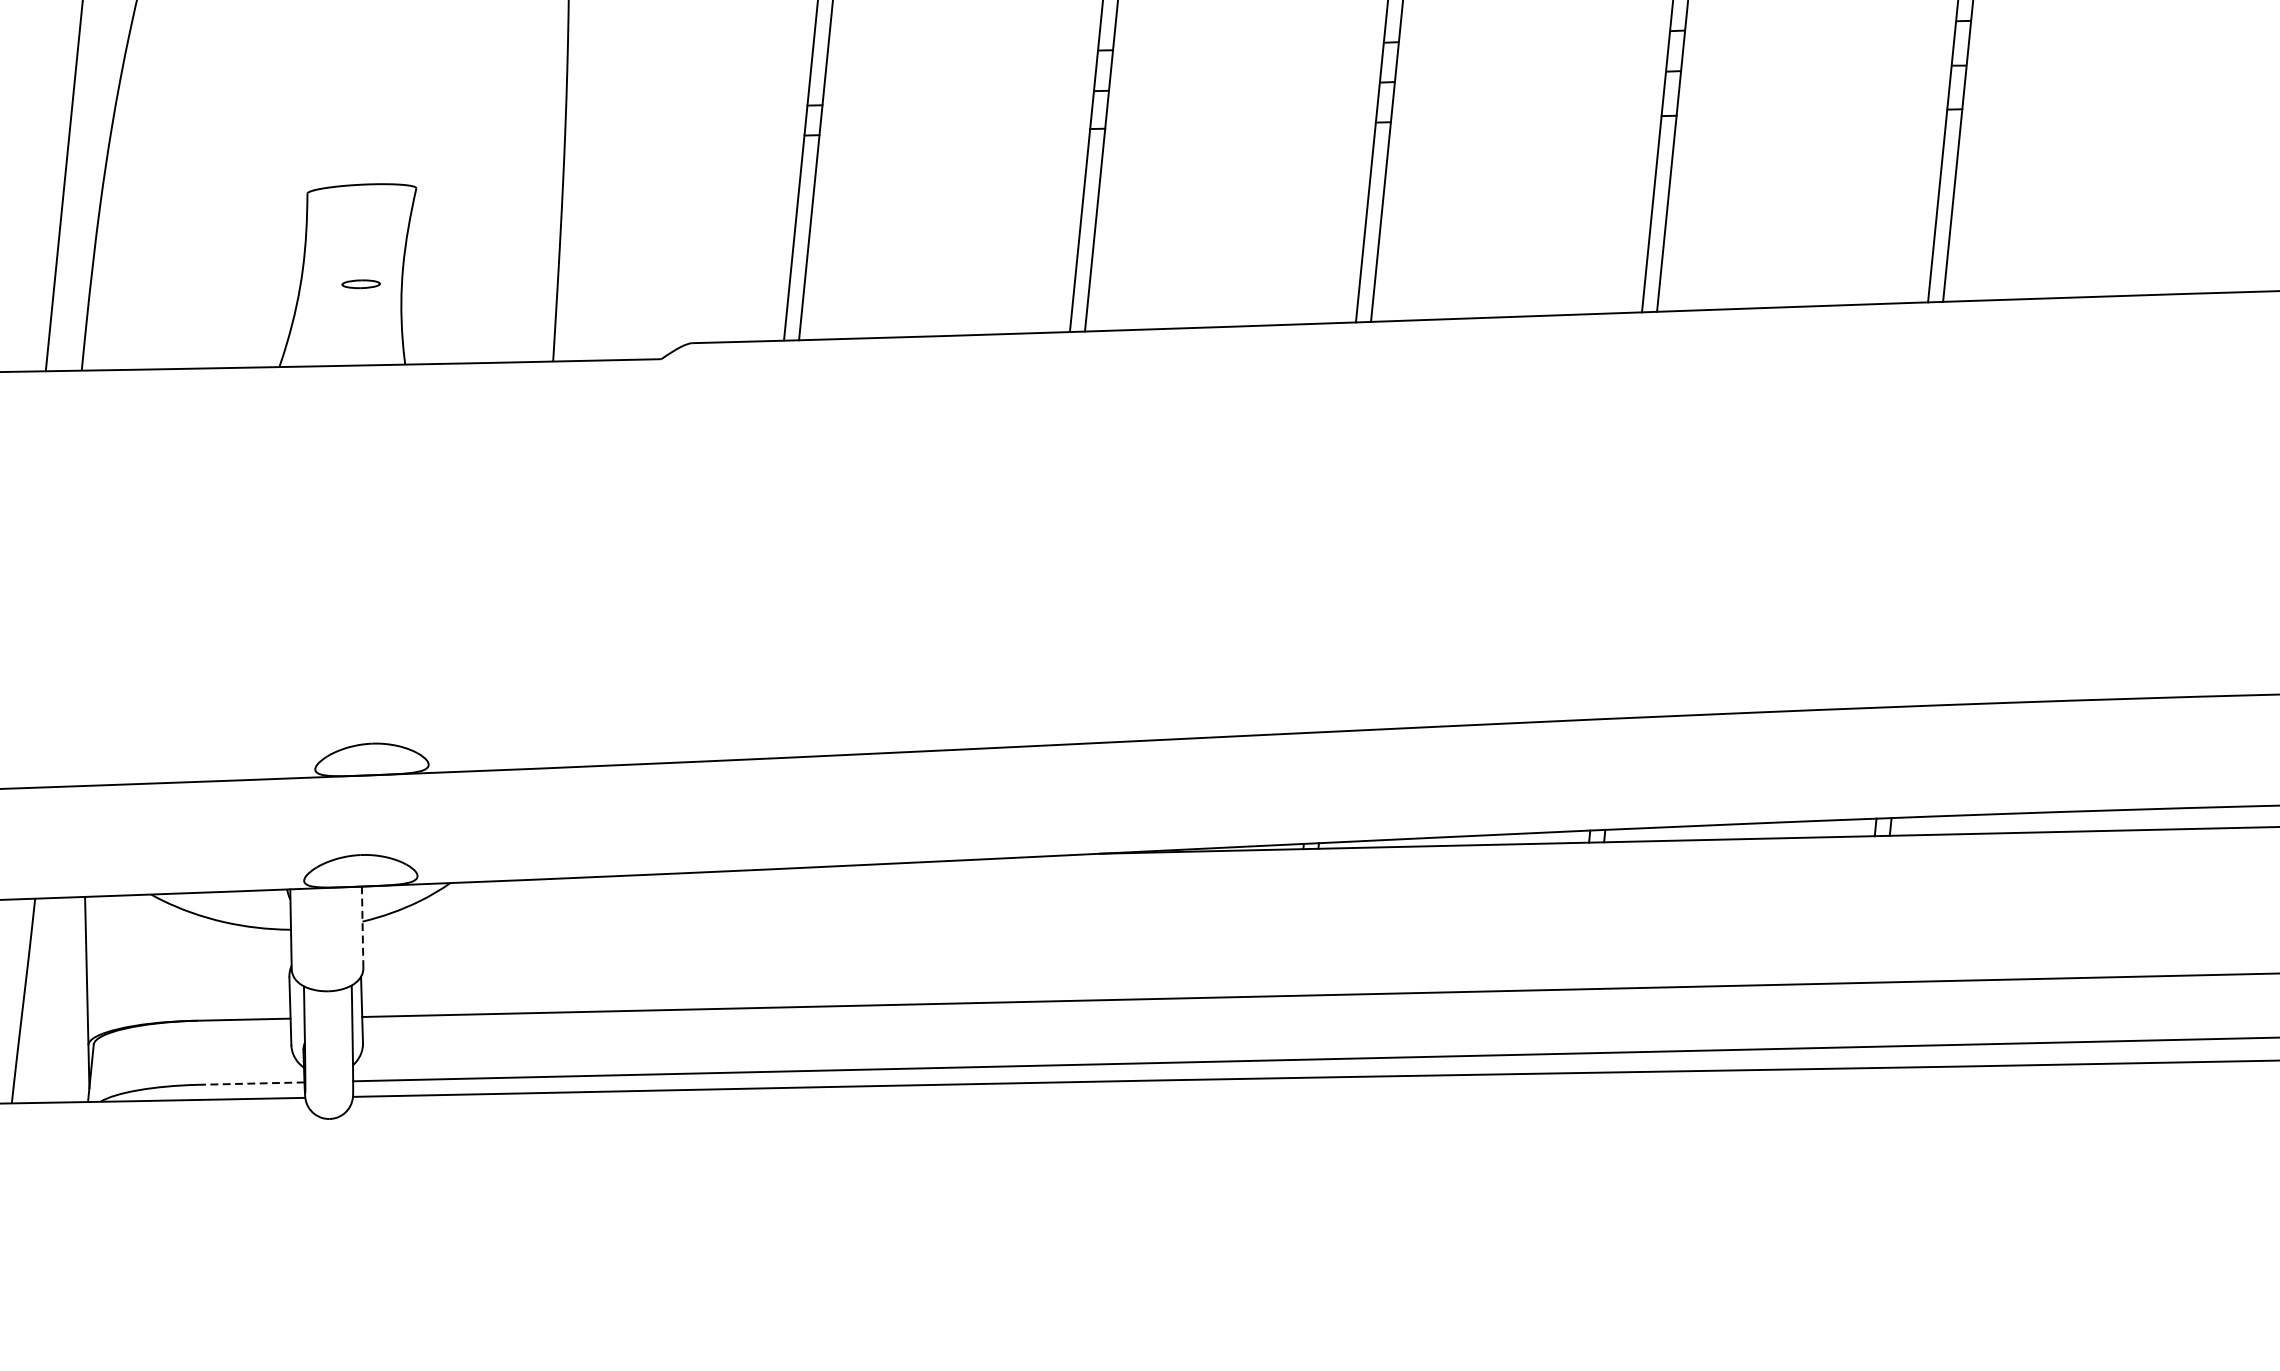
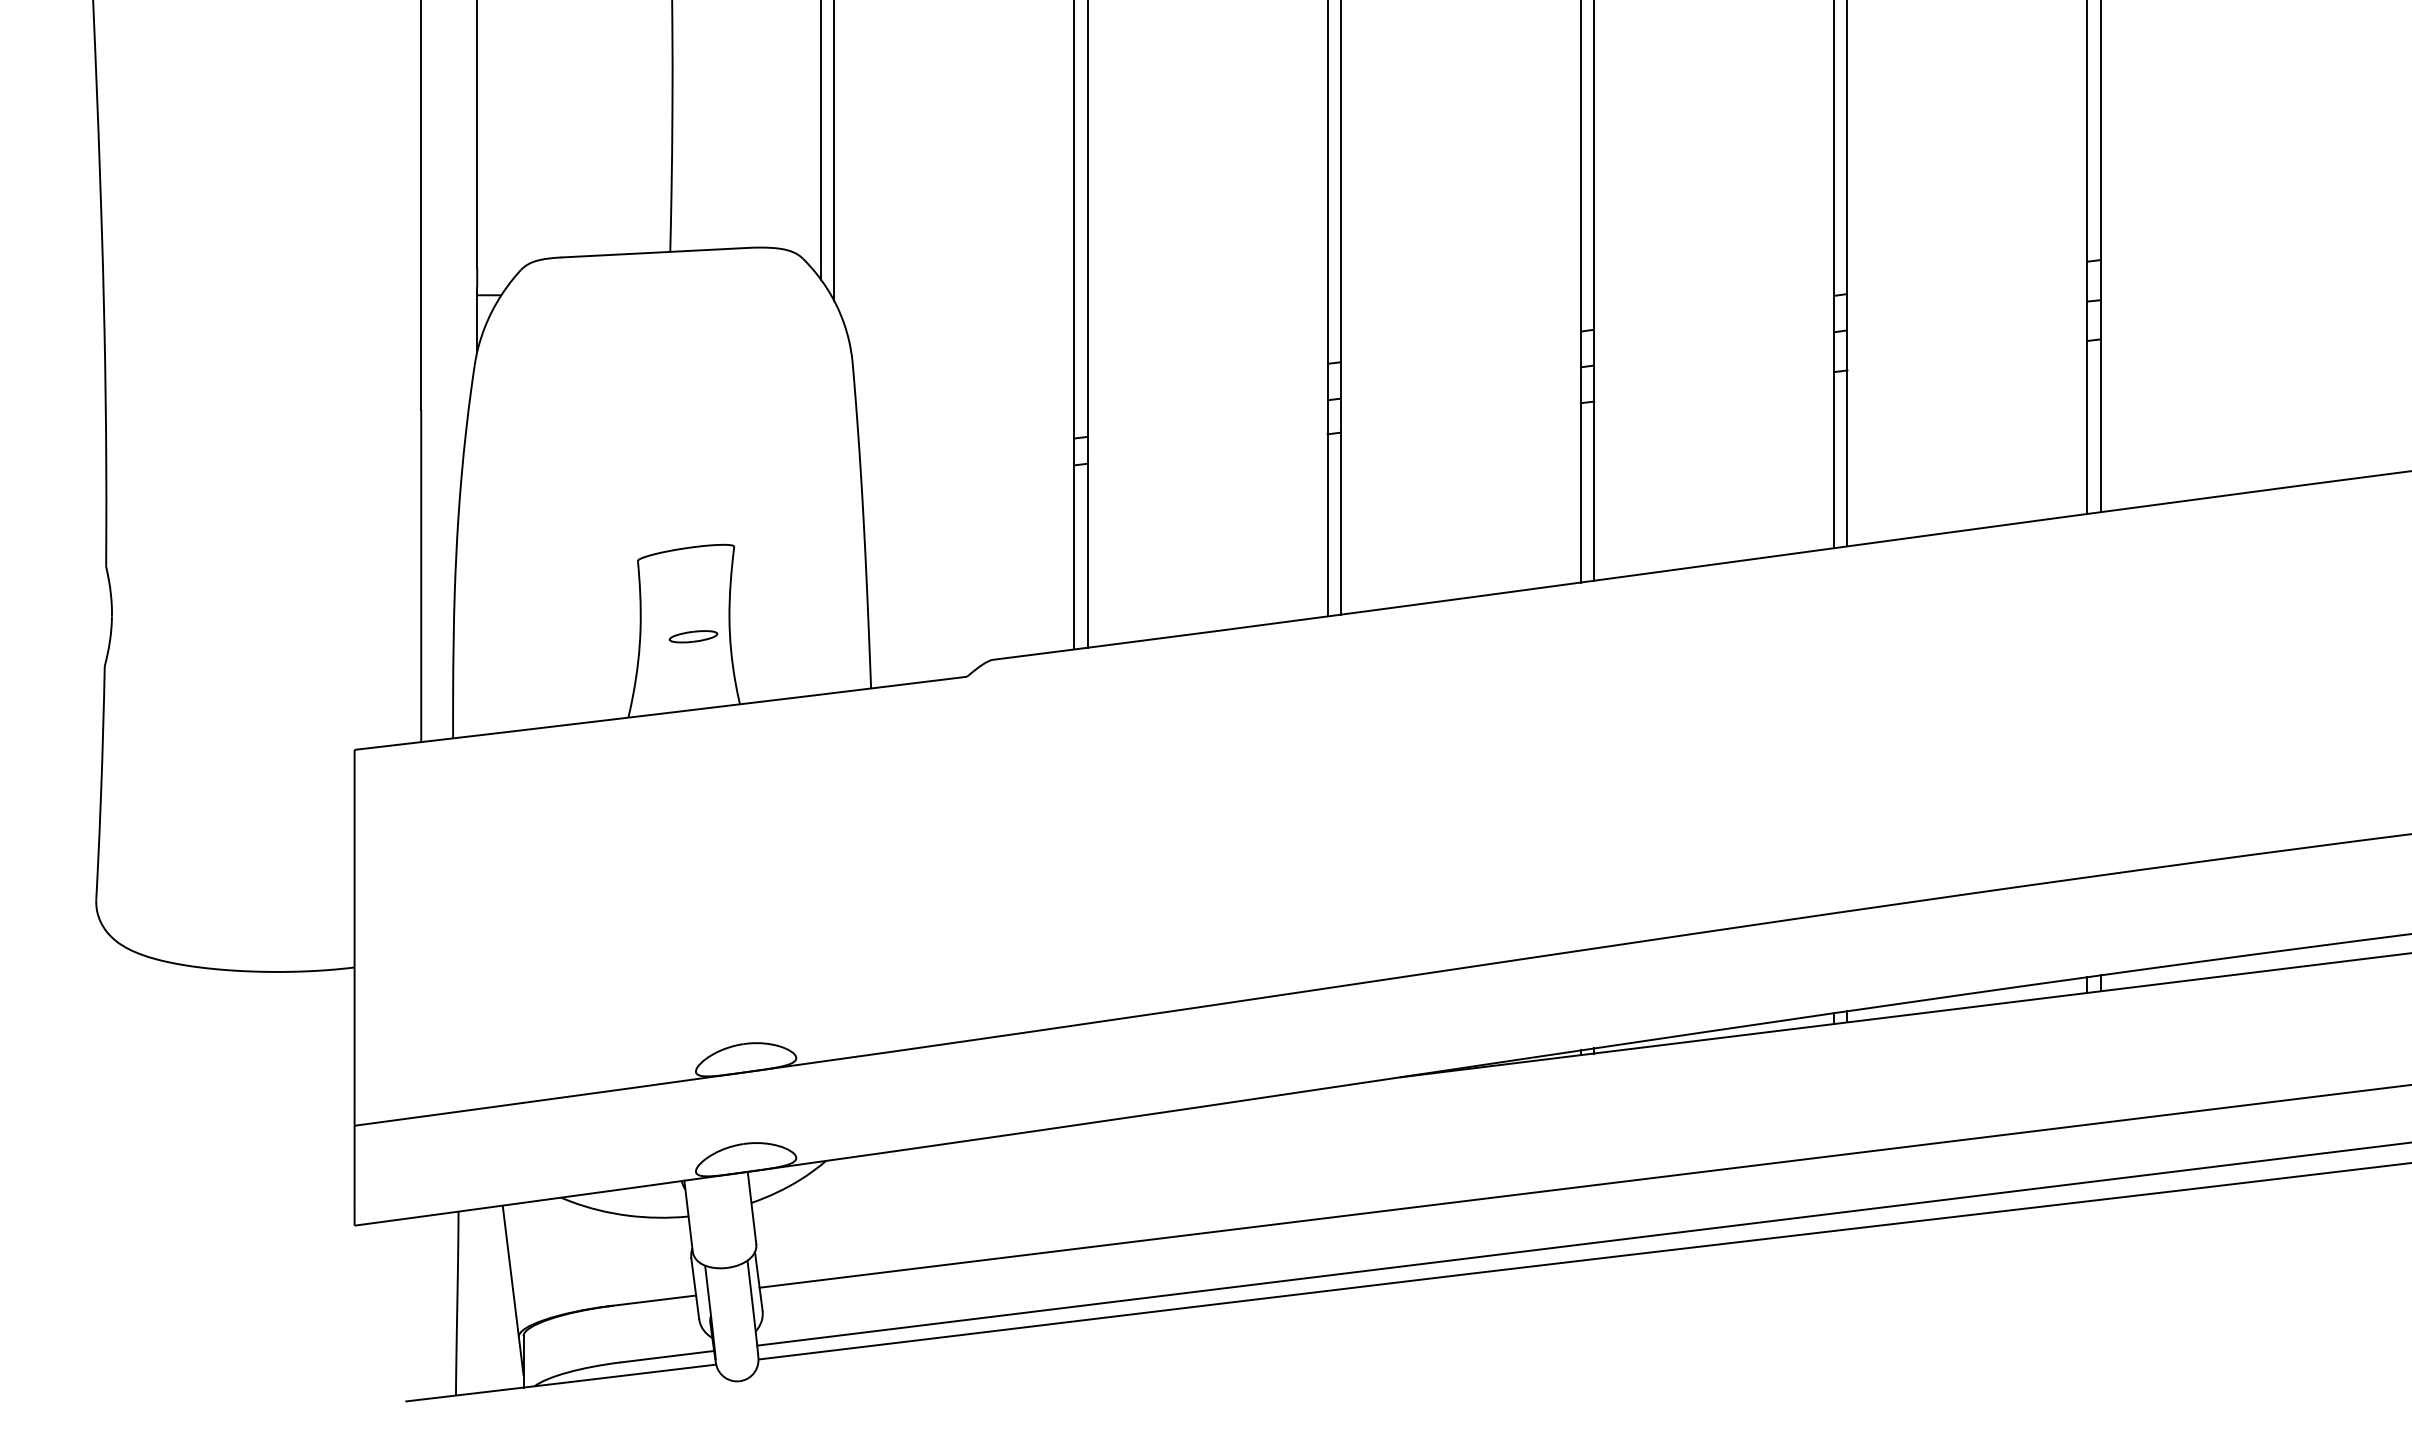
part: (360, 283) -> (693, 636), size x1.43
line: (362, 926) -> (751, 1207), dashed -> solid
line: (250, 1083) -> (666, 1356), dashed -> solid

